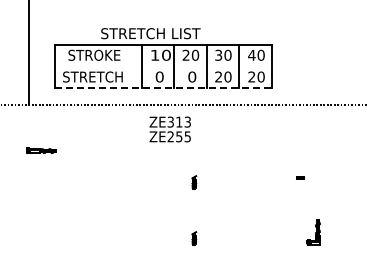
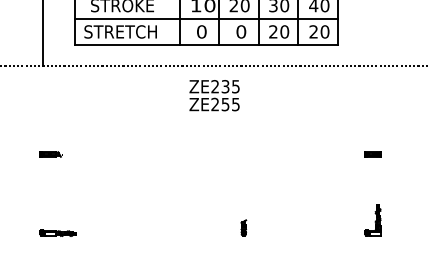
line: (162, 66) -> (205, 19), added
line: (163, 87) -> (206, 44), dashed -> solid
text: (178, 121) -> (224, 85), ZE313 -> ZE235
part: (41, 150) -> (58, 232), moved
part: (34, 177) -> (49, 153), added
part: (300, 177) -> (372, 153), size x1.67
part: (194, 182) -> (244, 160), removed
part: (313, 232) -> (372, 220), moved

